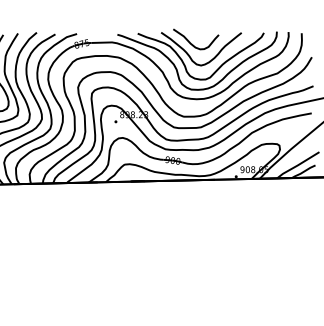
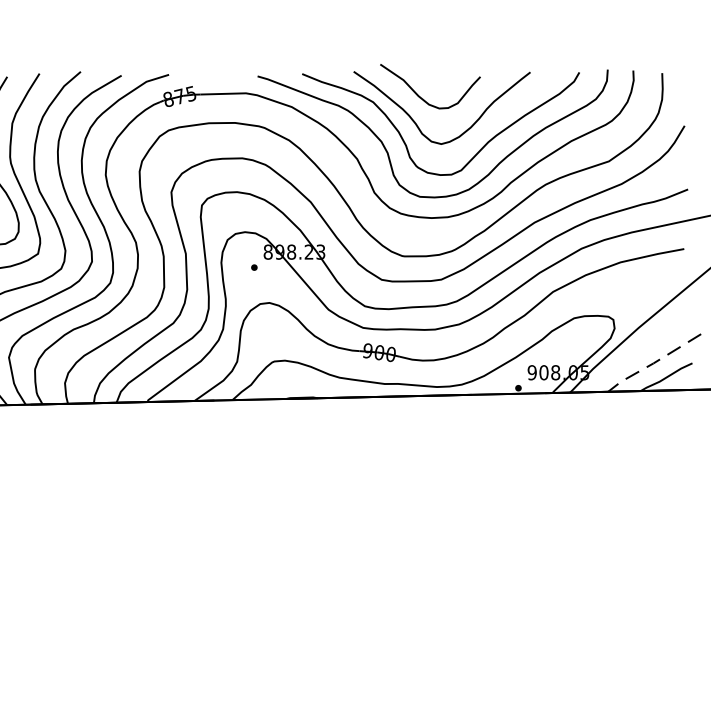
line: (297, 165) -> (652, 363), solid -> dashed

